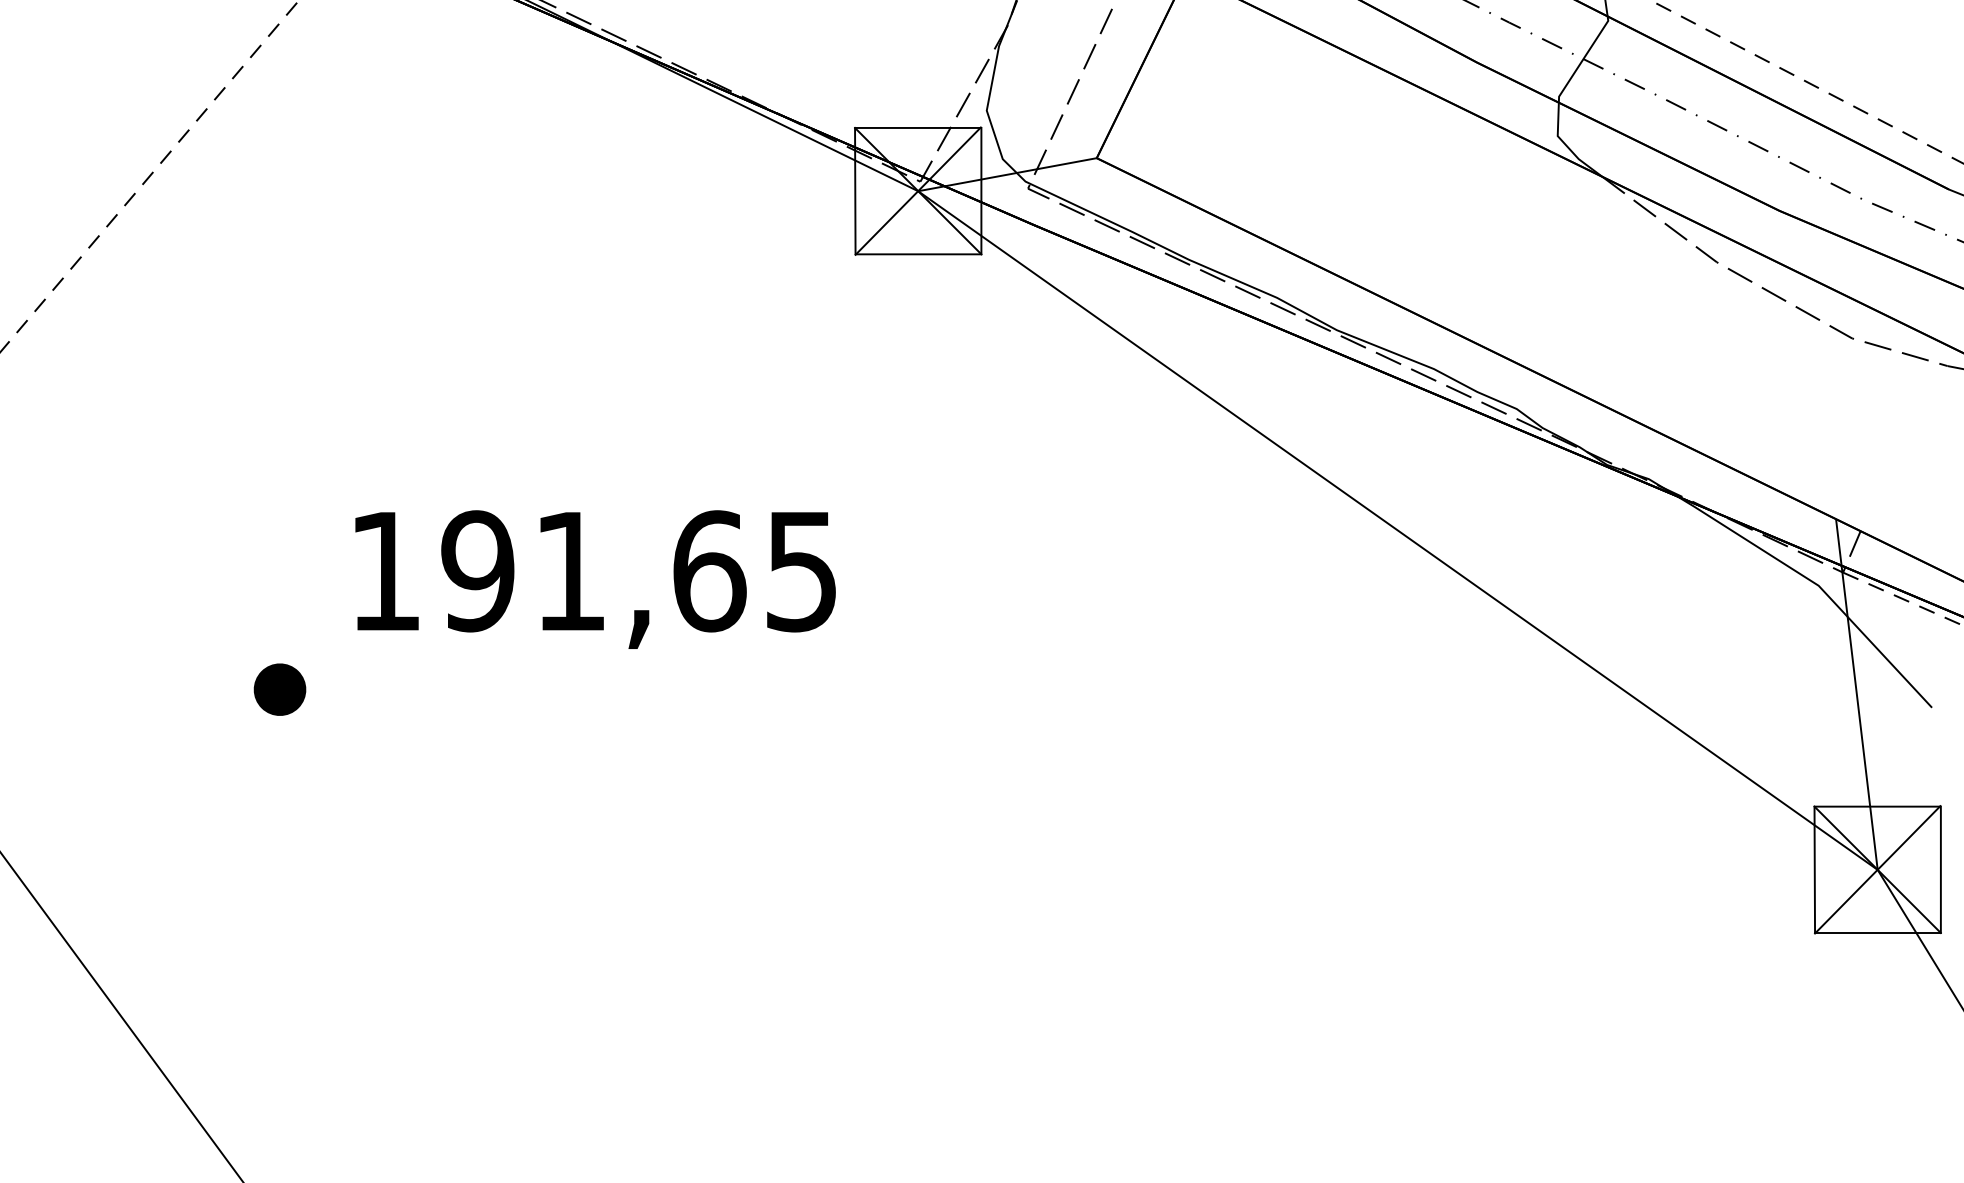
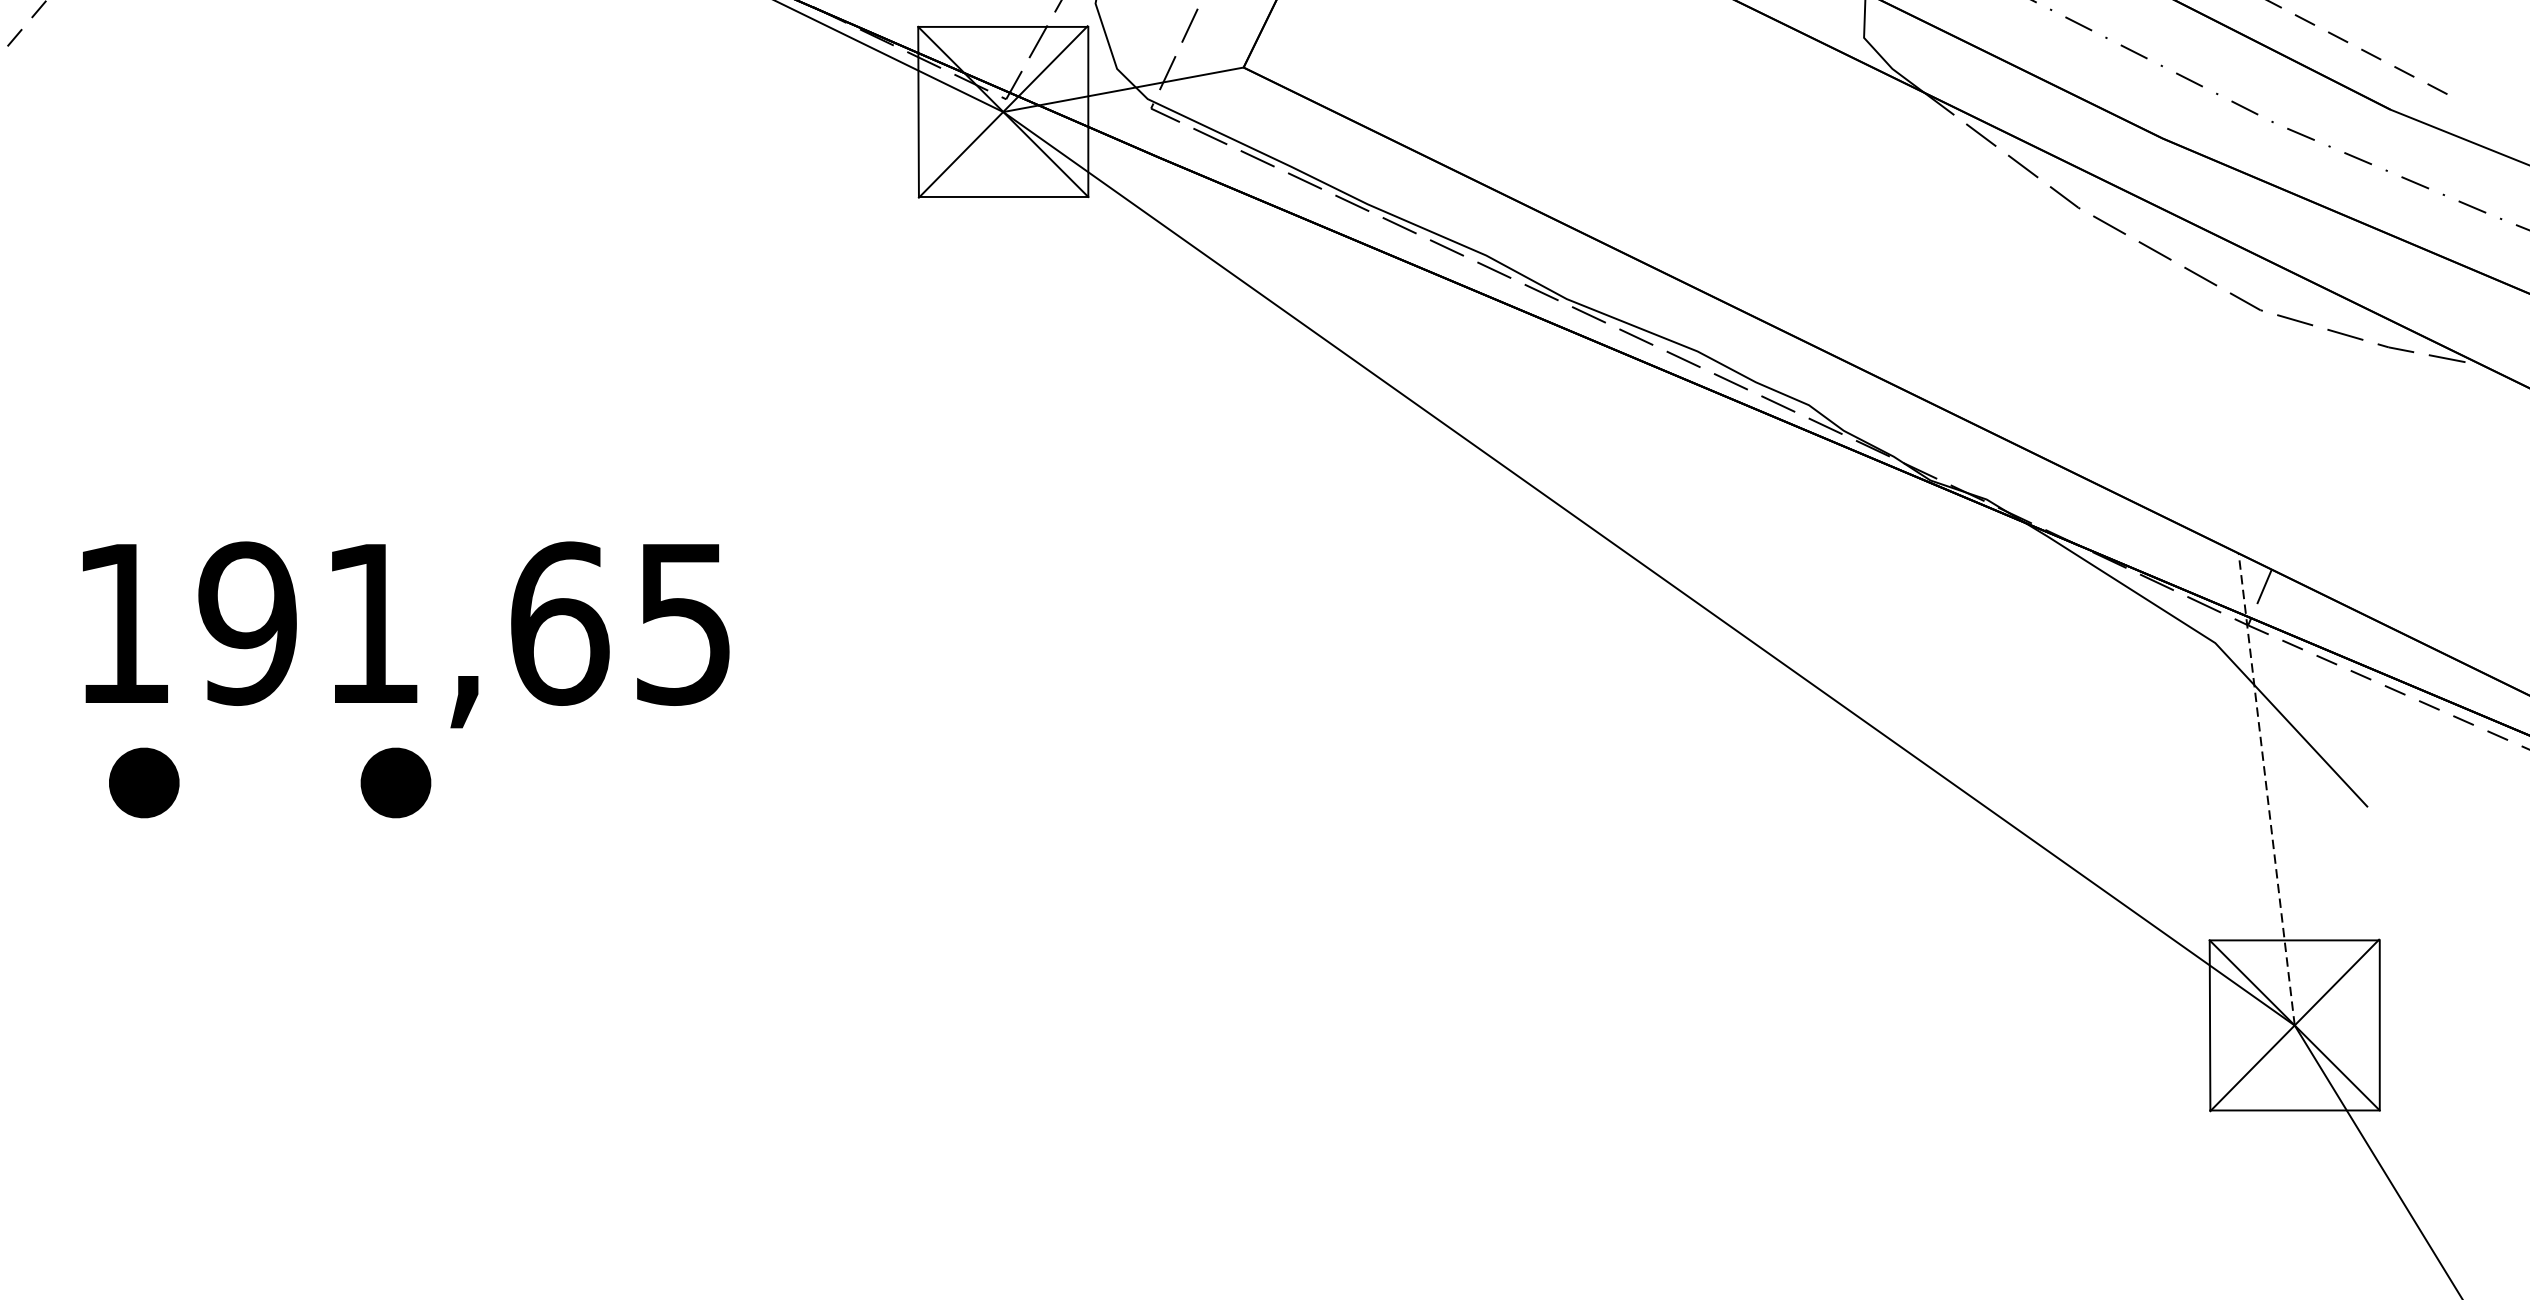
text: (595, 579) -> (406, 634), moved
part: (466, 689) -> (395, 782), added
line: (1856, 694) -> (2266, 789), solid -> dashed

